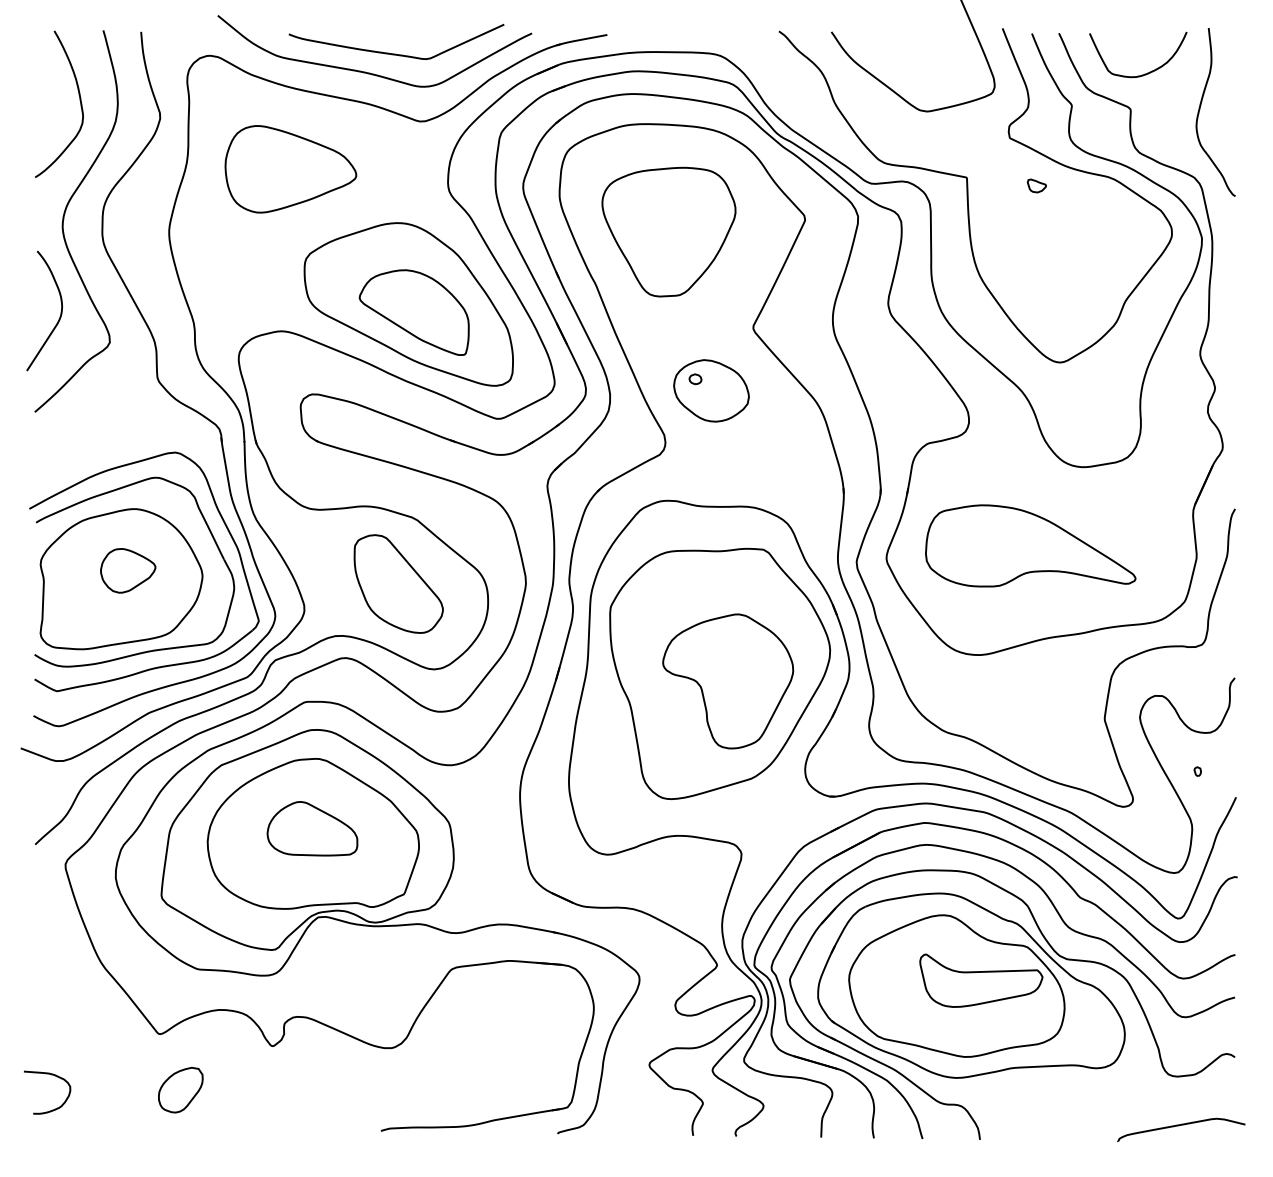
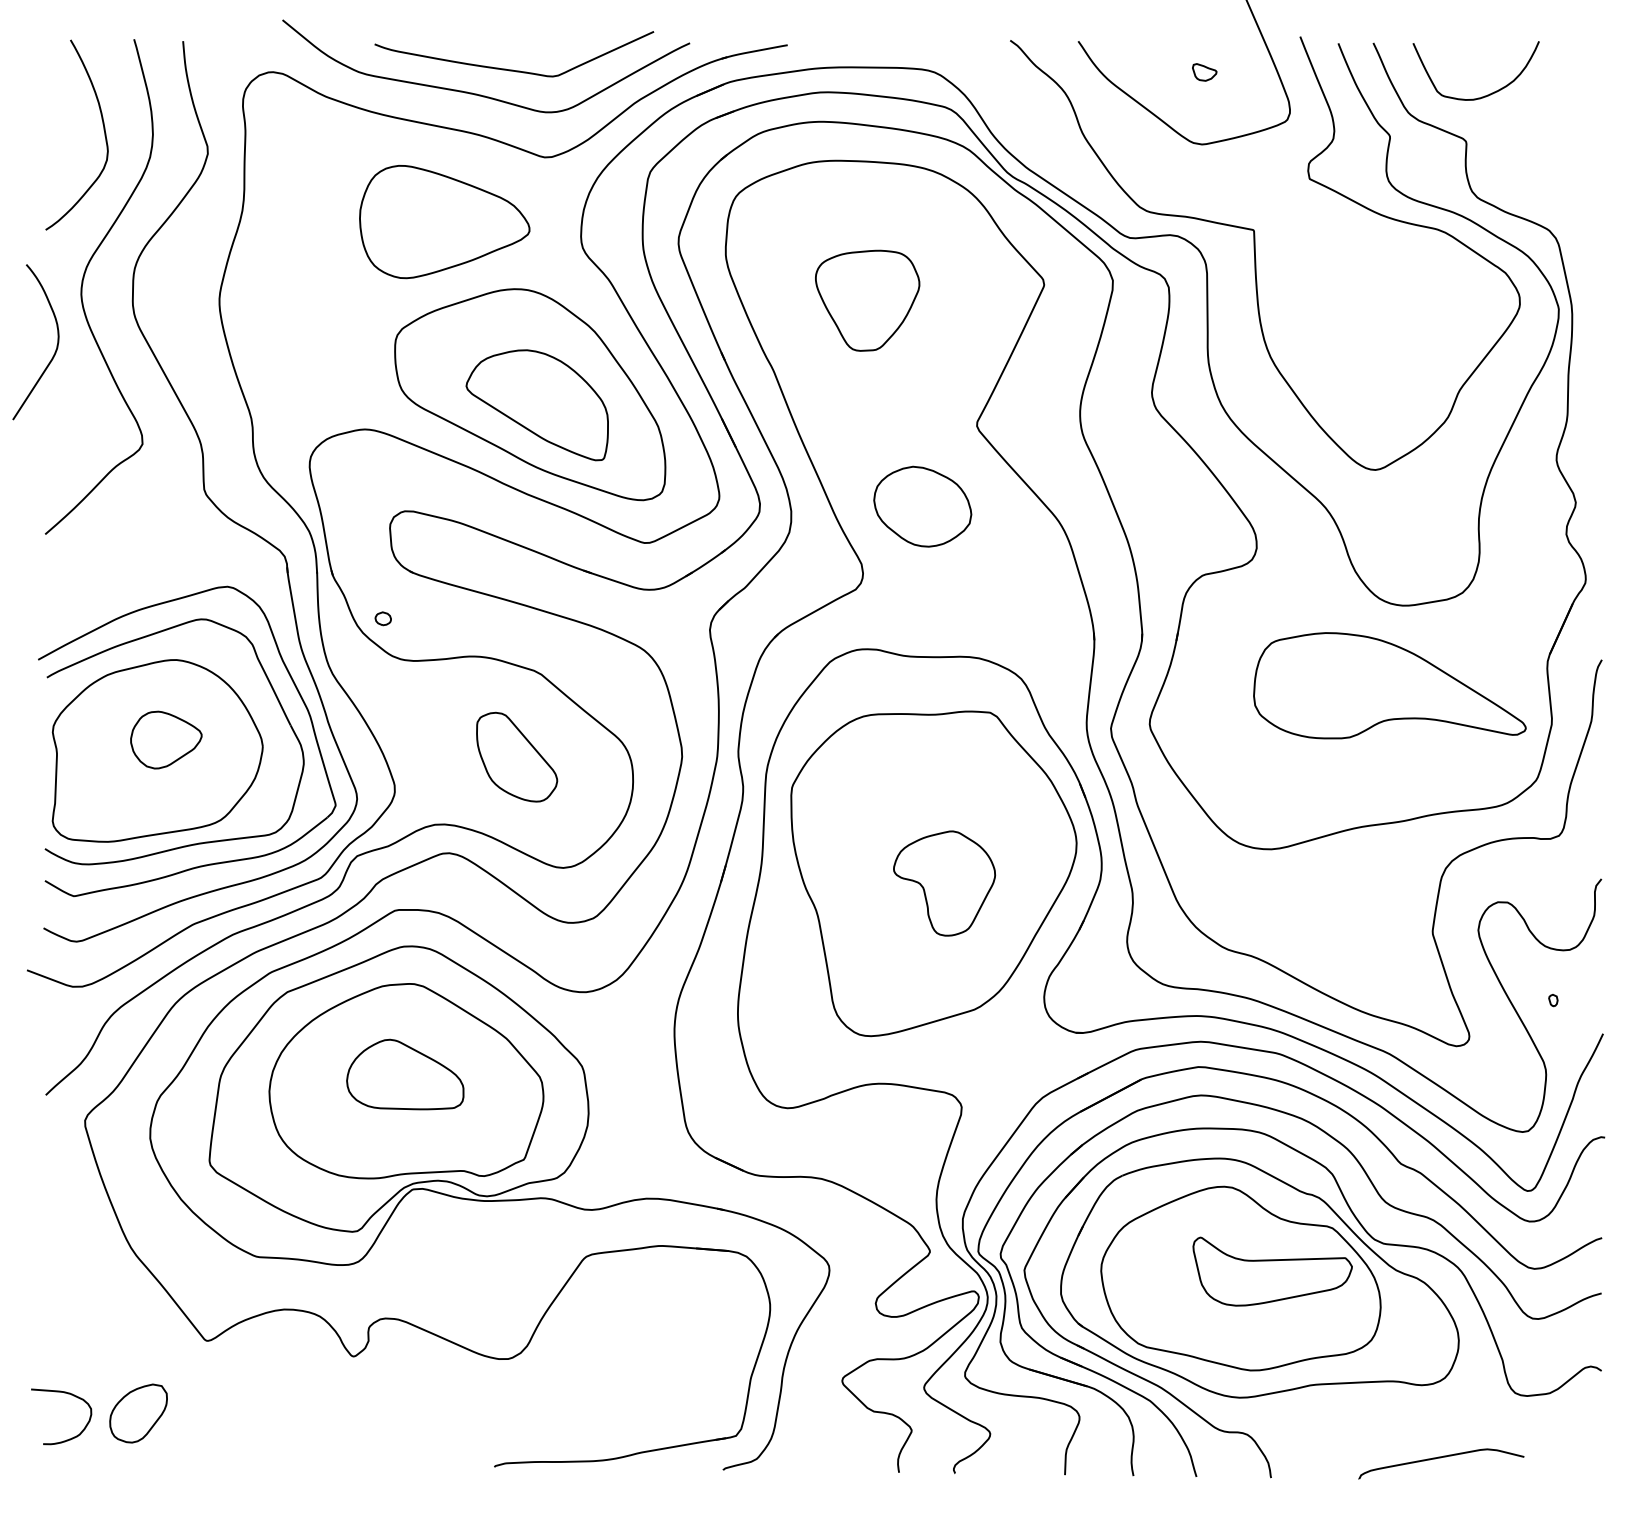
curve: (1200, 109) -> (1556, 141), removed
part: (290, 169) -> (444, 222), moved
part: (1036, 185) -> (1204, 71), moved
part: (668, 231) -> (866, 300), size x0.6
curve: (59, 316) -> (55, 349), moved
part: (695, 379) -> (383, 619), moved
part: (1030, 545) -> (1389, 685), moved
part: (398, 583) -> (516, 756), size x0.7
part: (728, 681) -> (944, 883), size x0.6
part: (180, 1089) -> (138, 1412), moved
curve: (1179, 1126) -> (1438, 1459), moved

